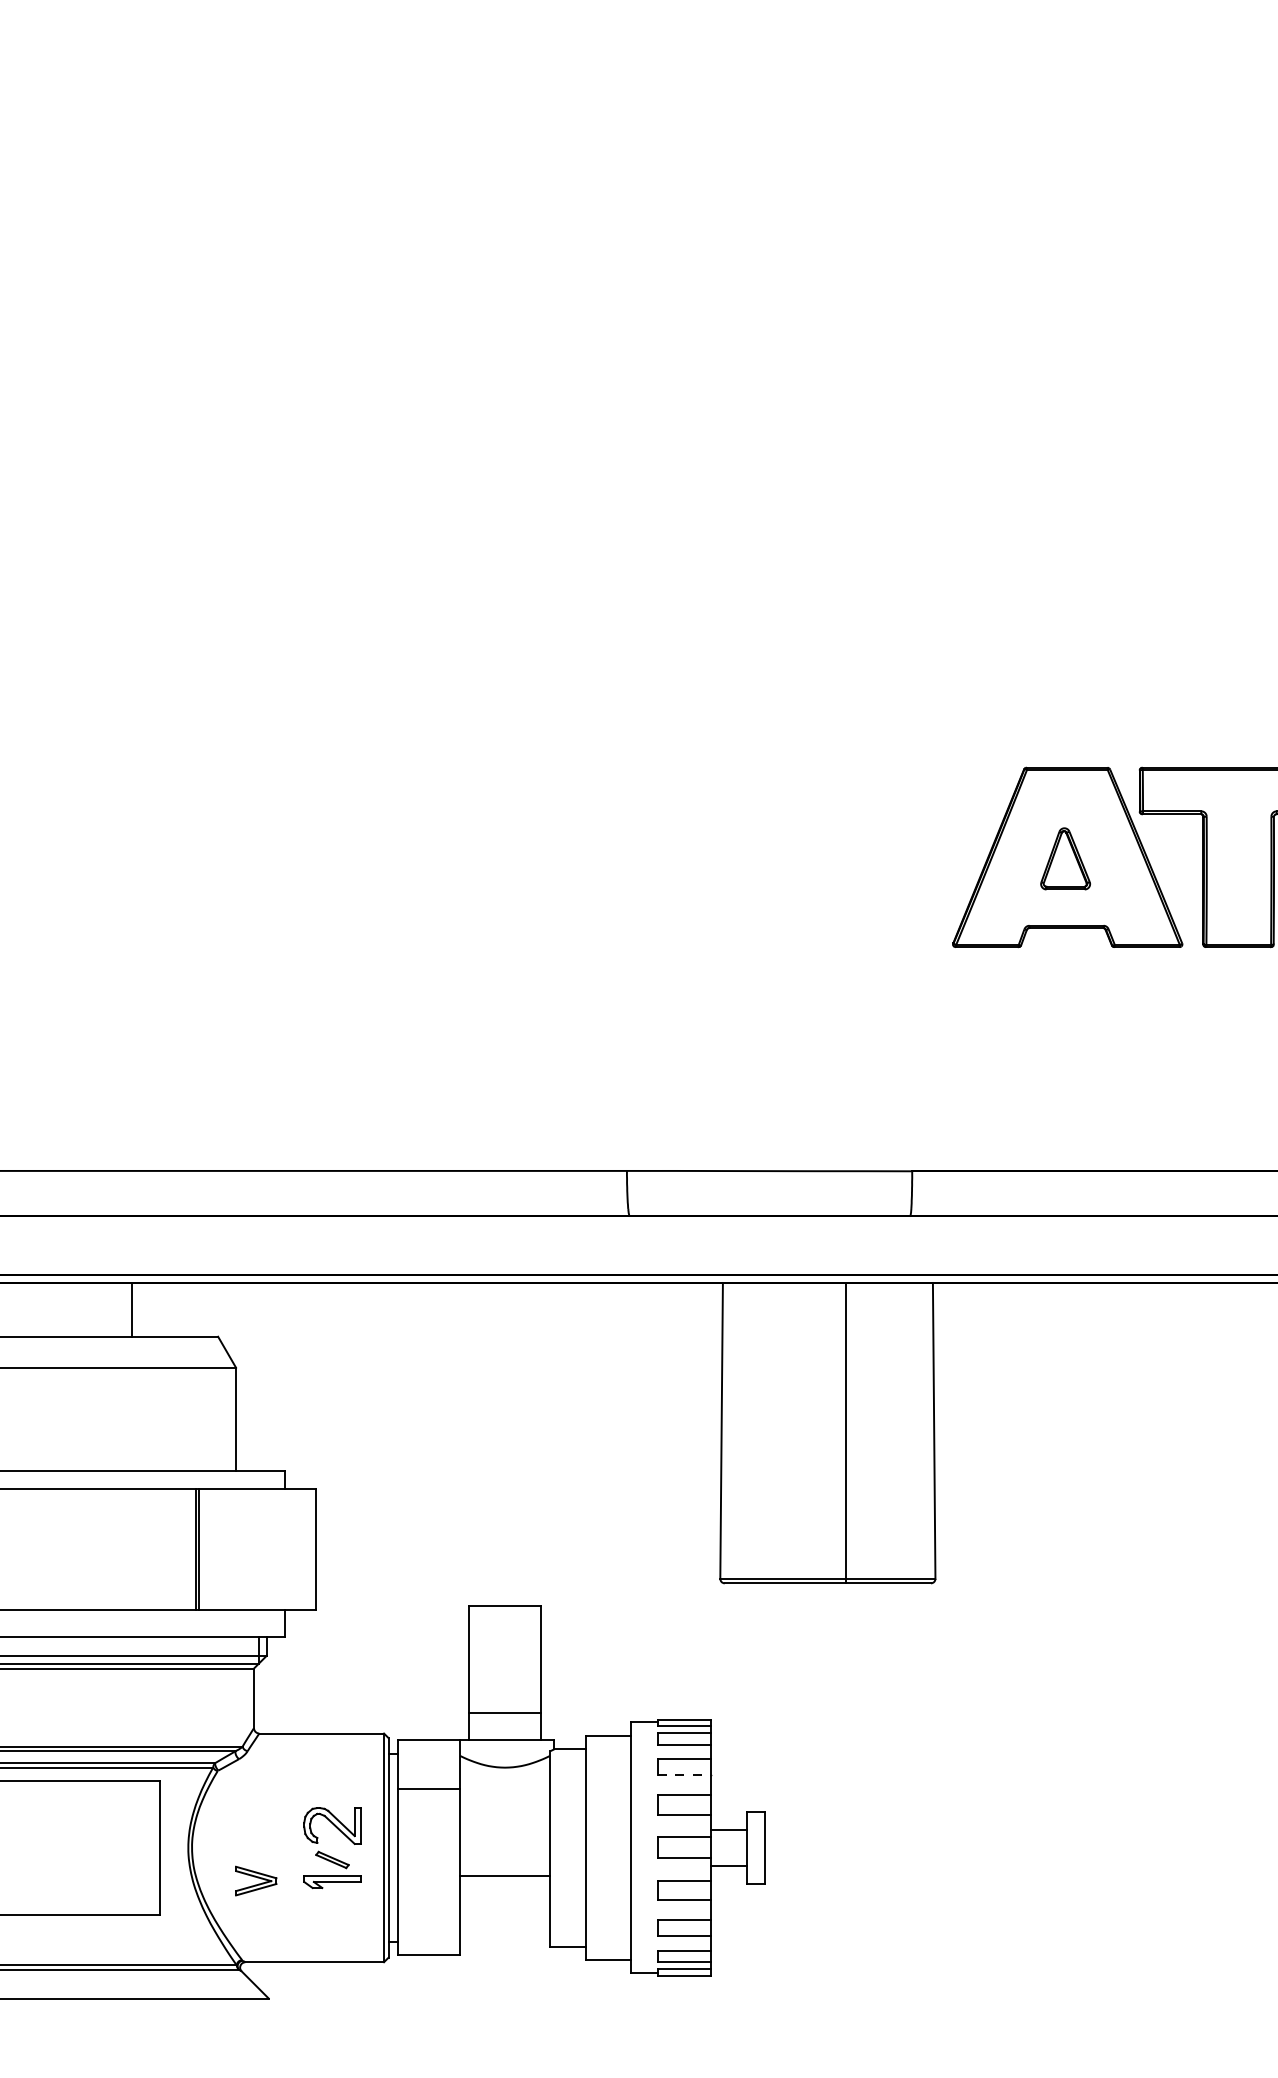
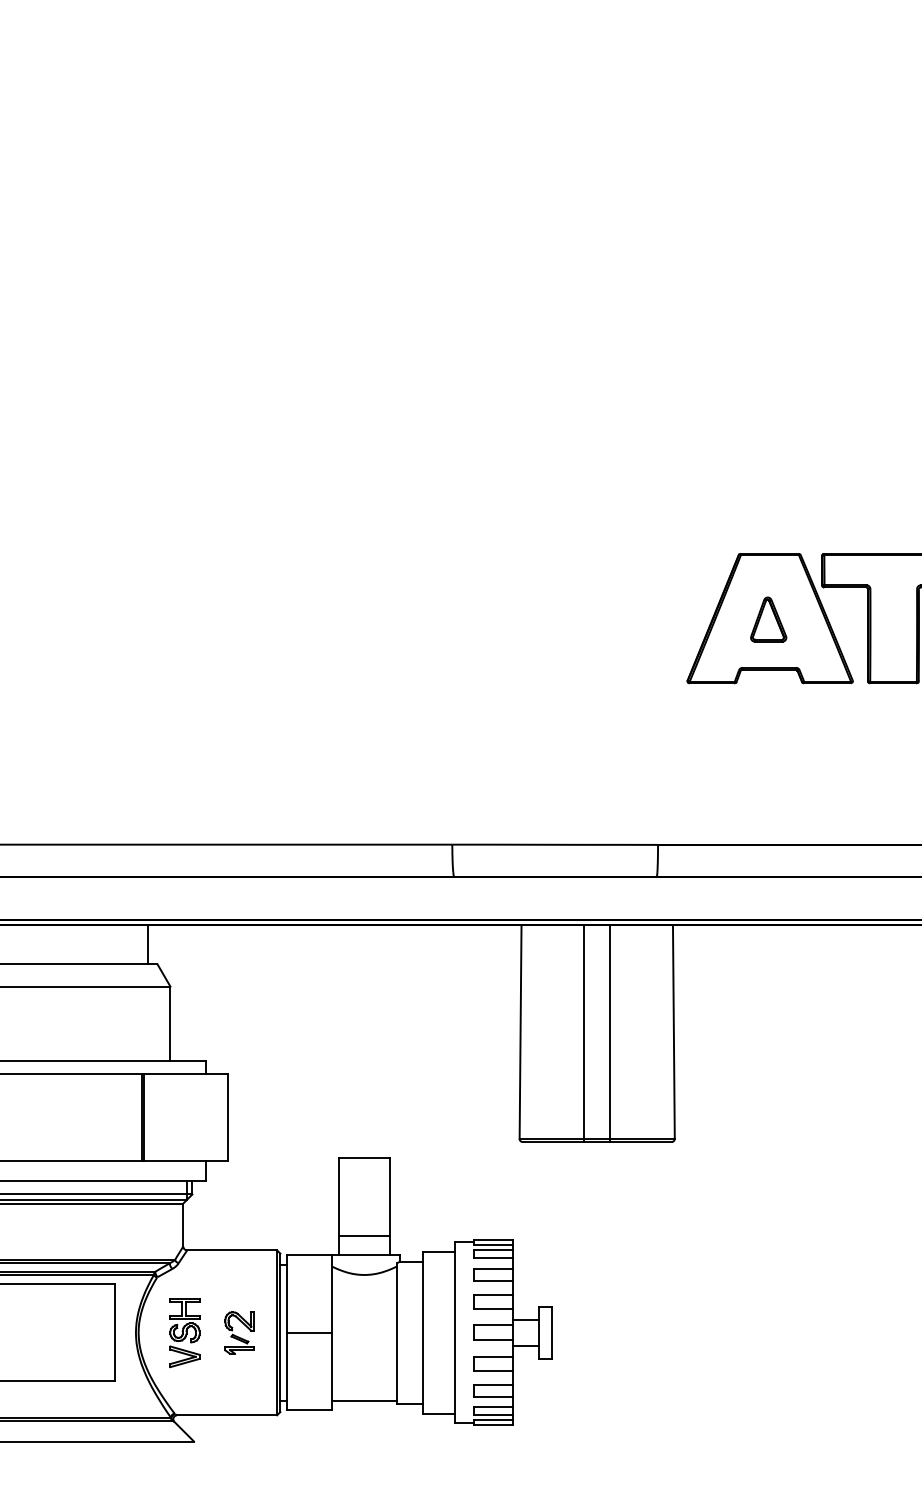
line: (131, 1309) -> (147, 944), moved
line: (809, 1432) -> (583, 1033), added
line: (684, 1775) -> (493, 1280), dashed -> solid
line: (428, 1788) -> (309, 1332), moved
part: (256, 1830) -> (185, 1320), added
part: (332, 1847) -> (239, 1332), size x0.71
line: (504, 1876) -> (363, 1401), moved

